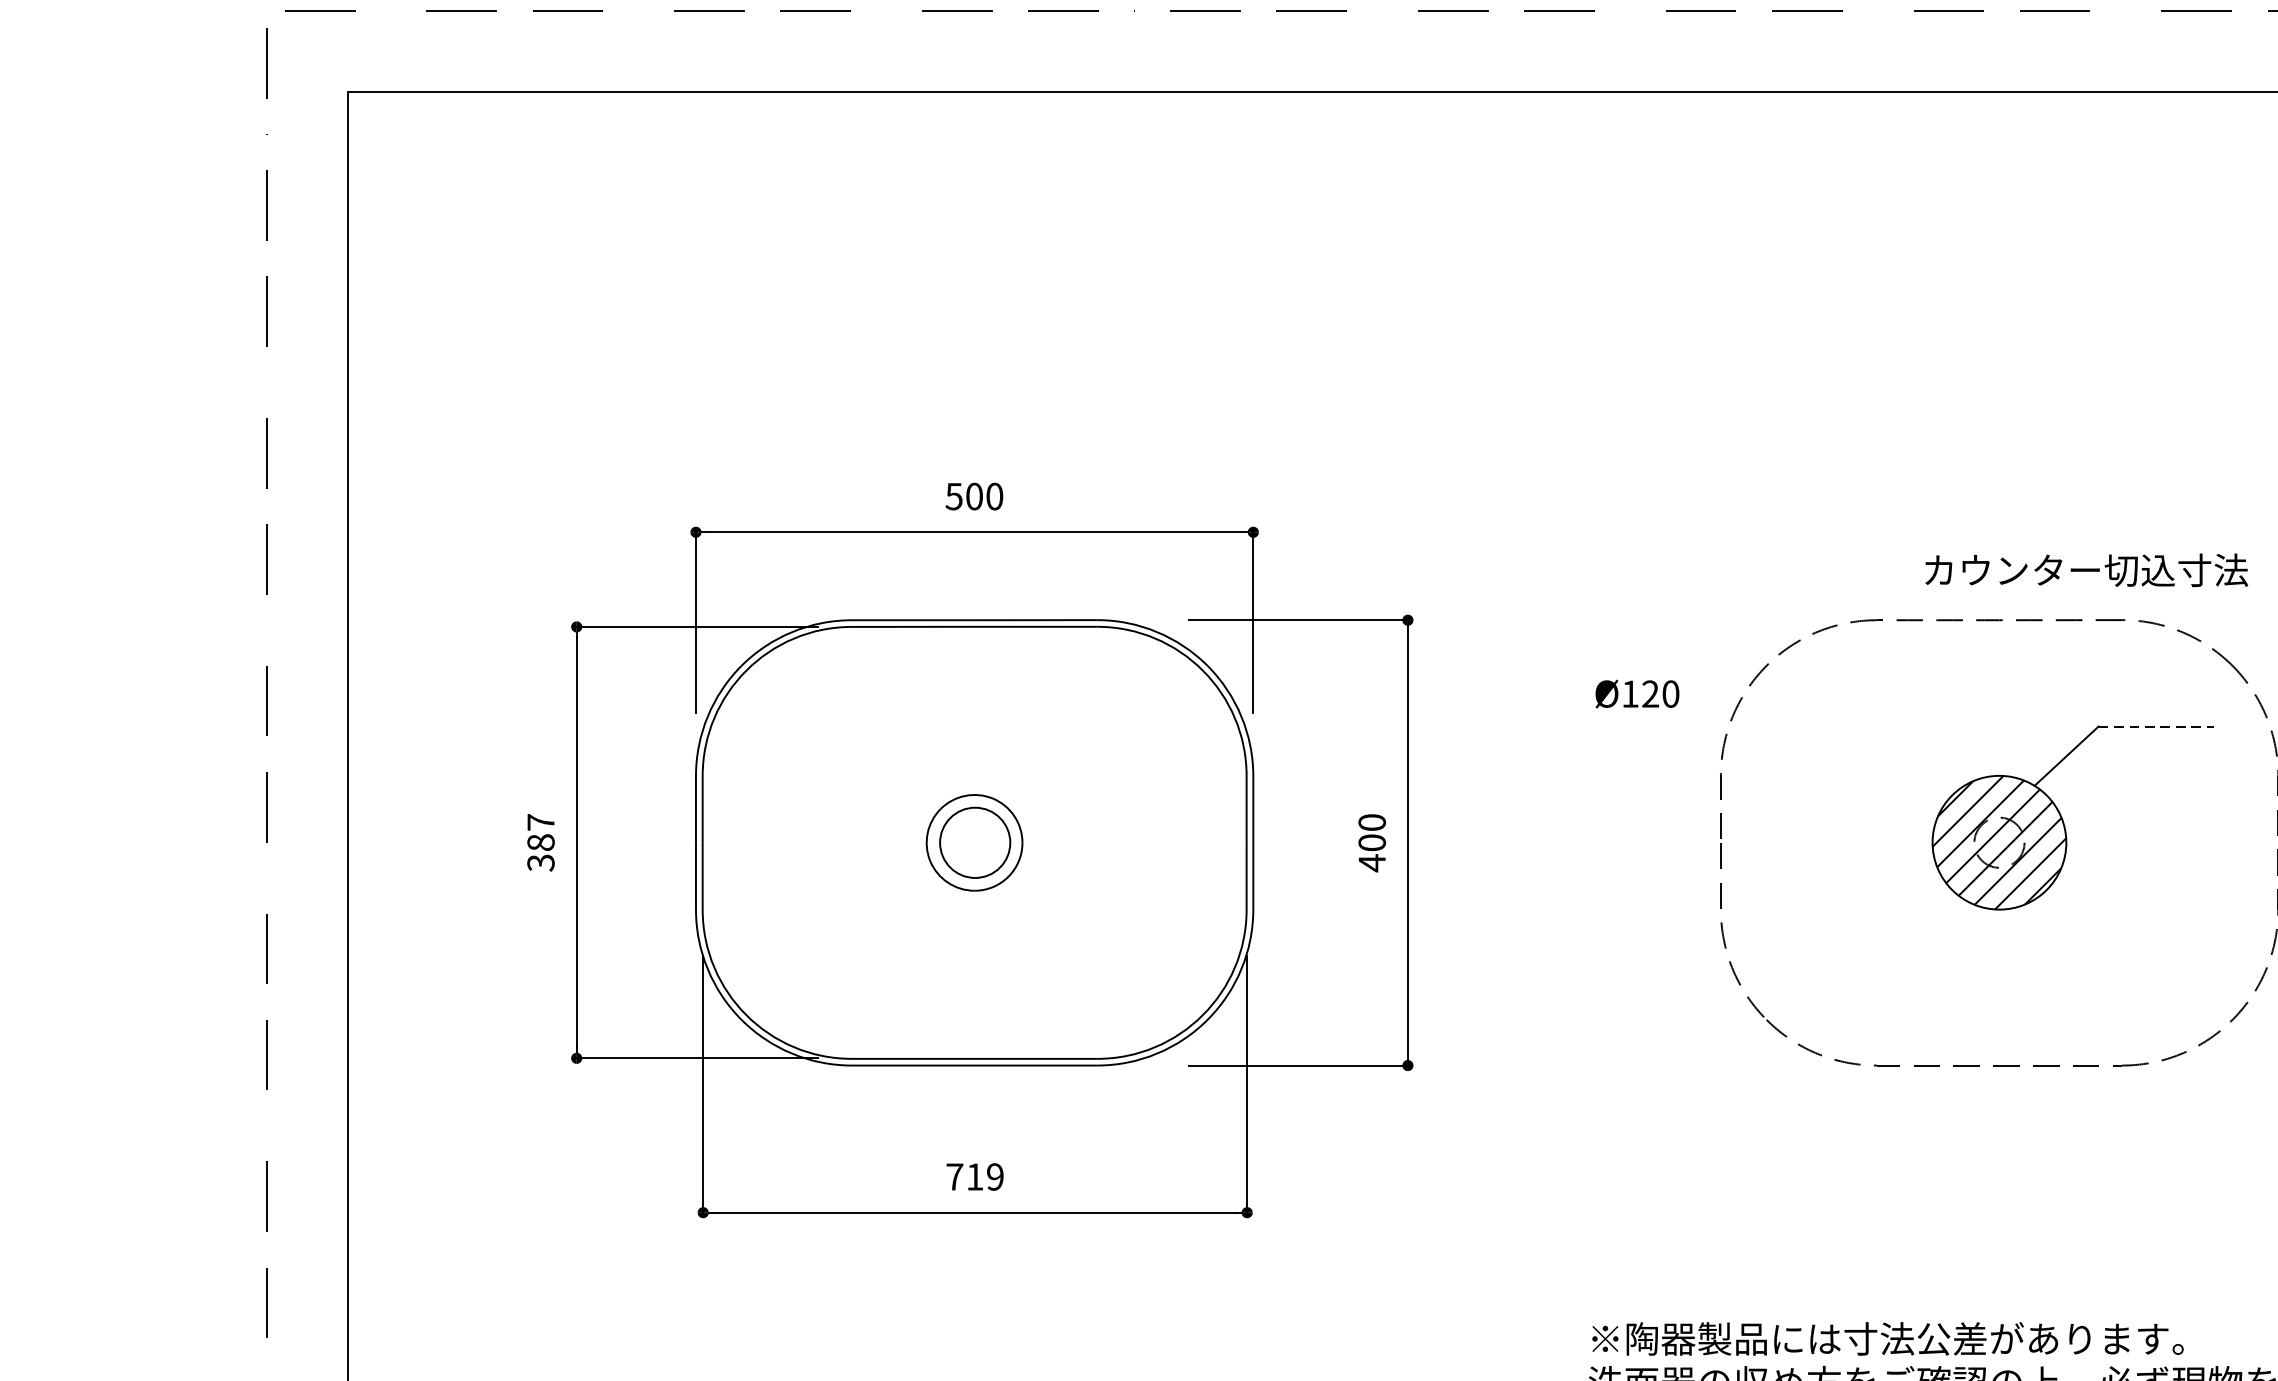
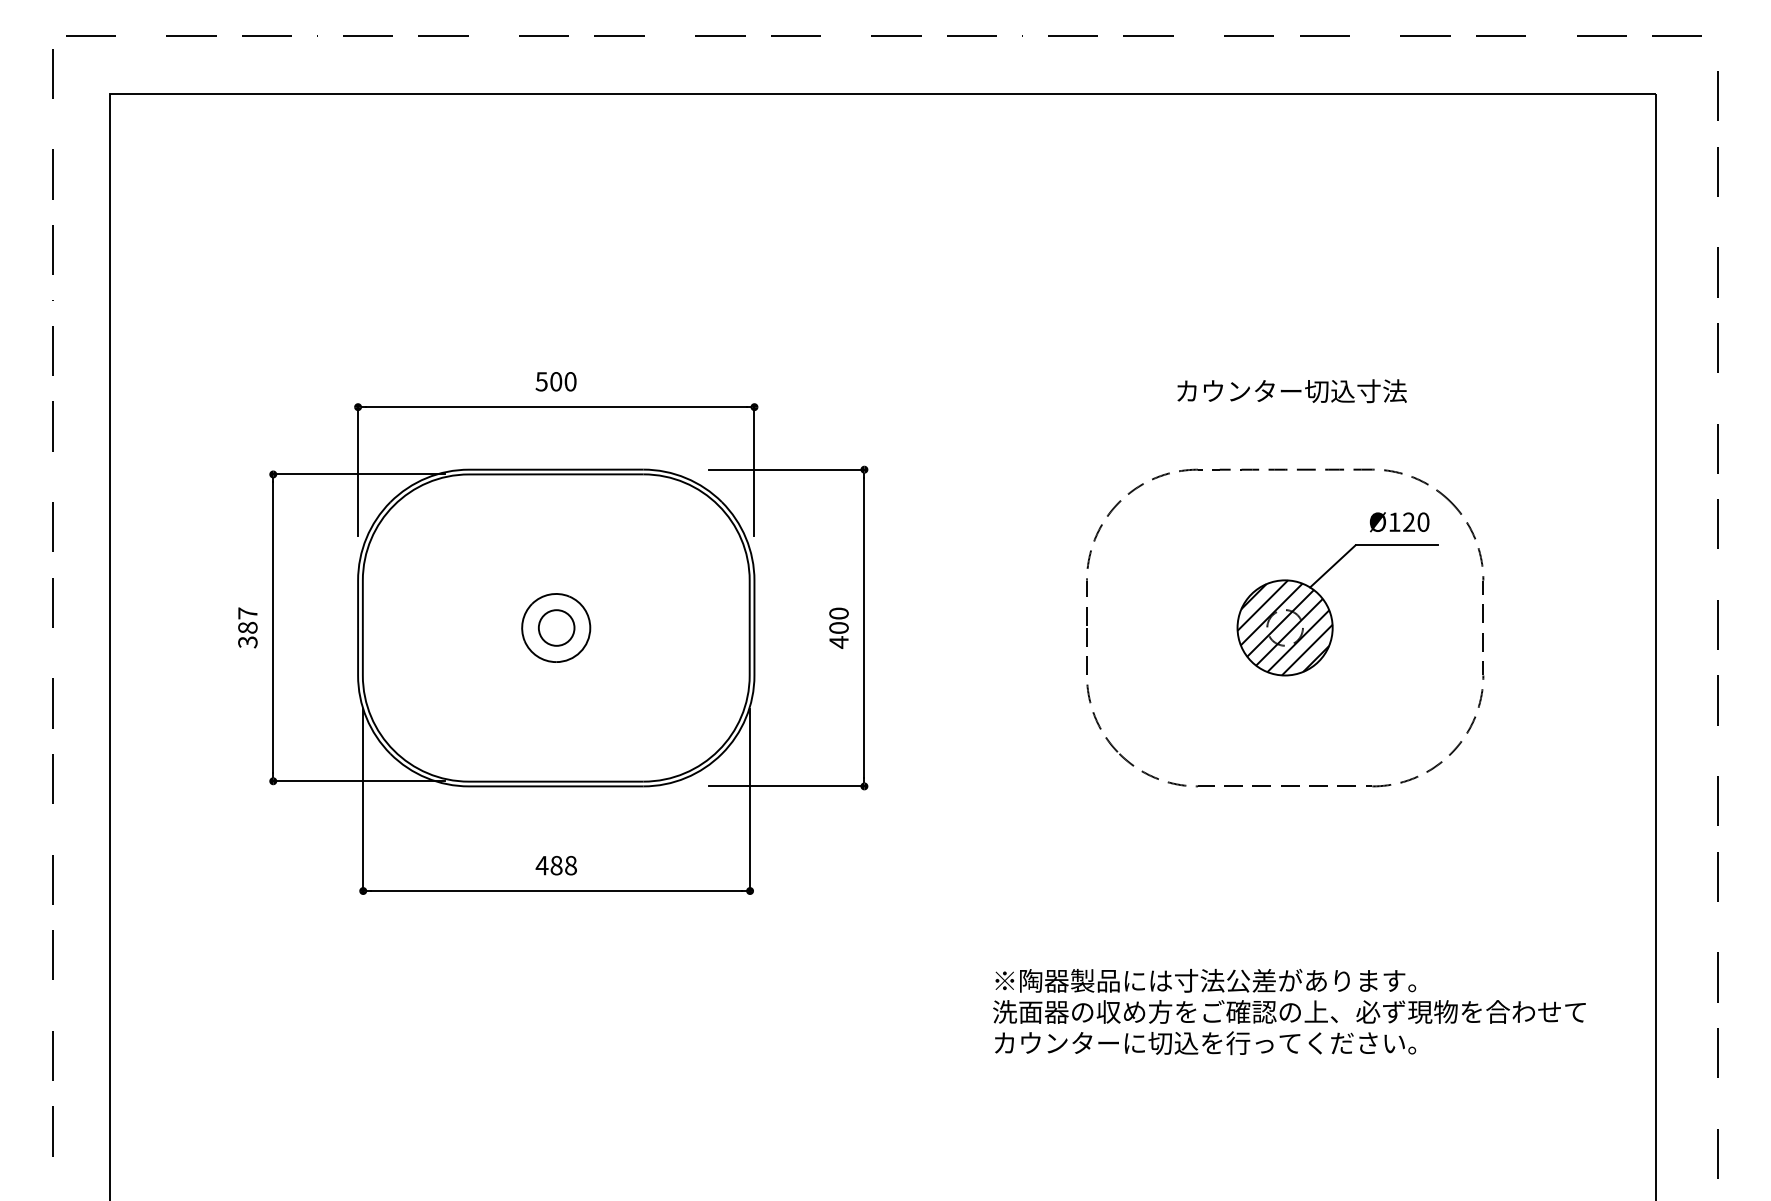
text: (2085, 570) -> (1291, 391), moved
text: (1637, 694) -> (1399, 522), moved
line: (2157, 726) -> (1397, 545), dashed -> solid
circle: (974, 842) -> (556, 627), size x0.71
text: (973, 1176) -> (555, 865), 719 -> 488

